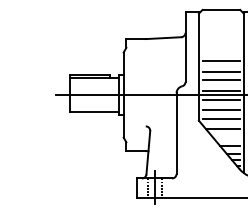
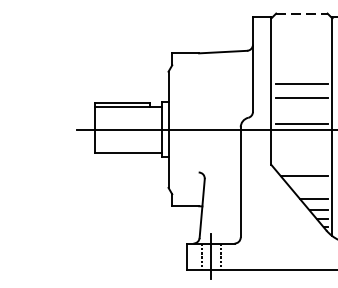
line: (221, 9) -> (302, 12), solid -> dashed
line: (221, 80) -> (302, 109), removed
line: (221, 99) -> (302, 135), removed
line: (221, 109) -> (302, 149), removed
line: (221, 118) -> (302, 161), removed

